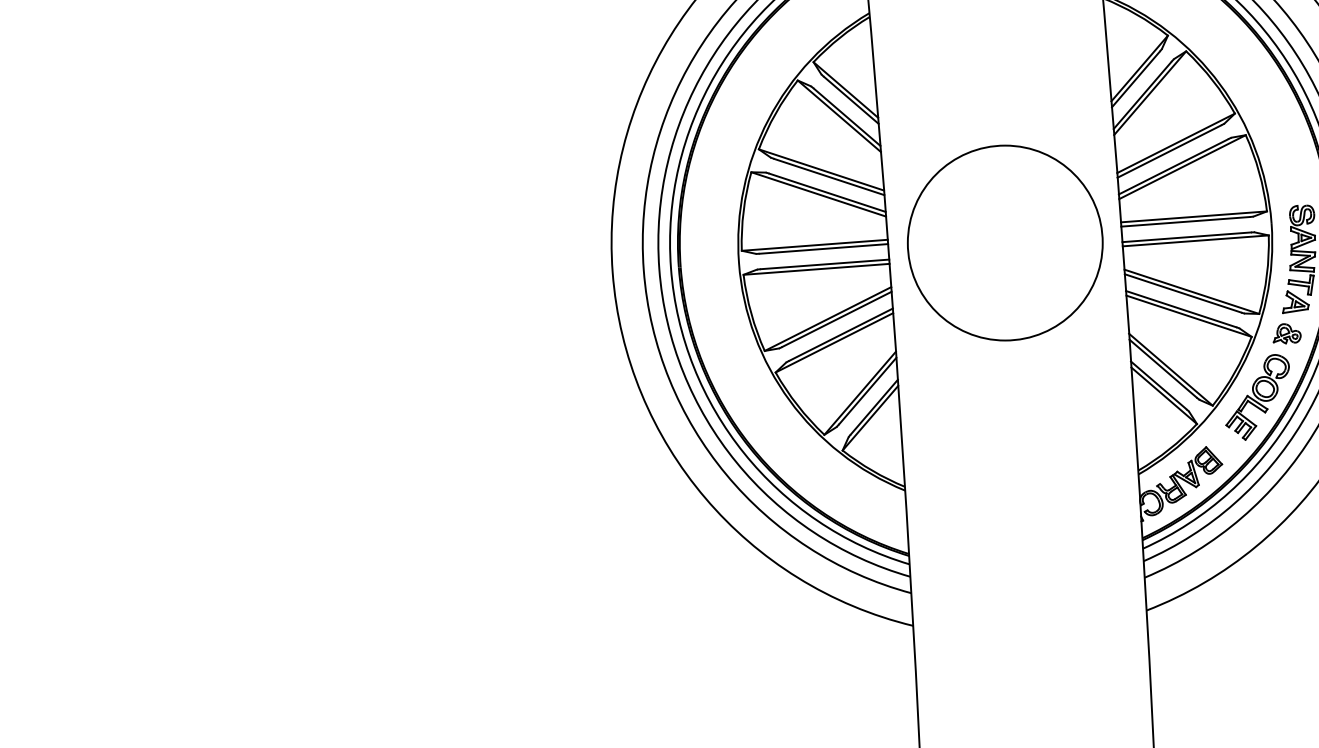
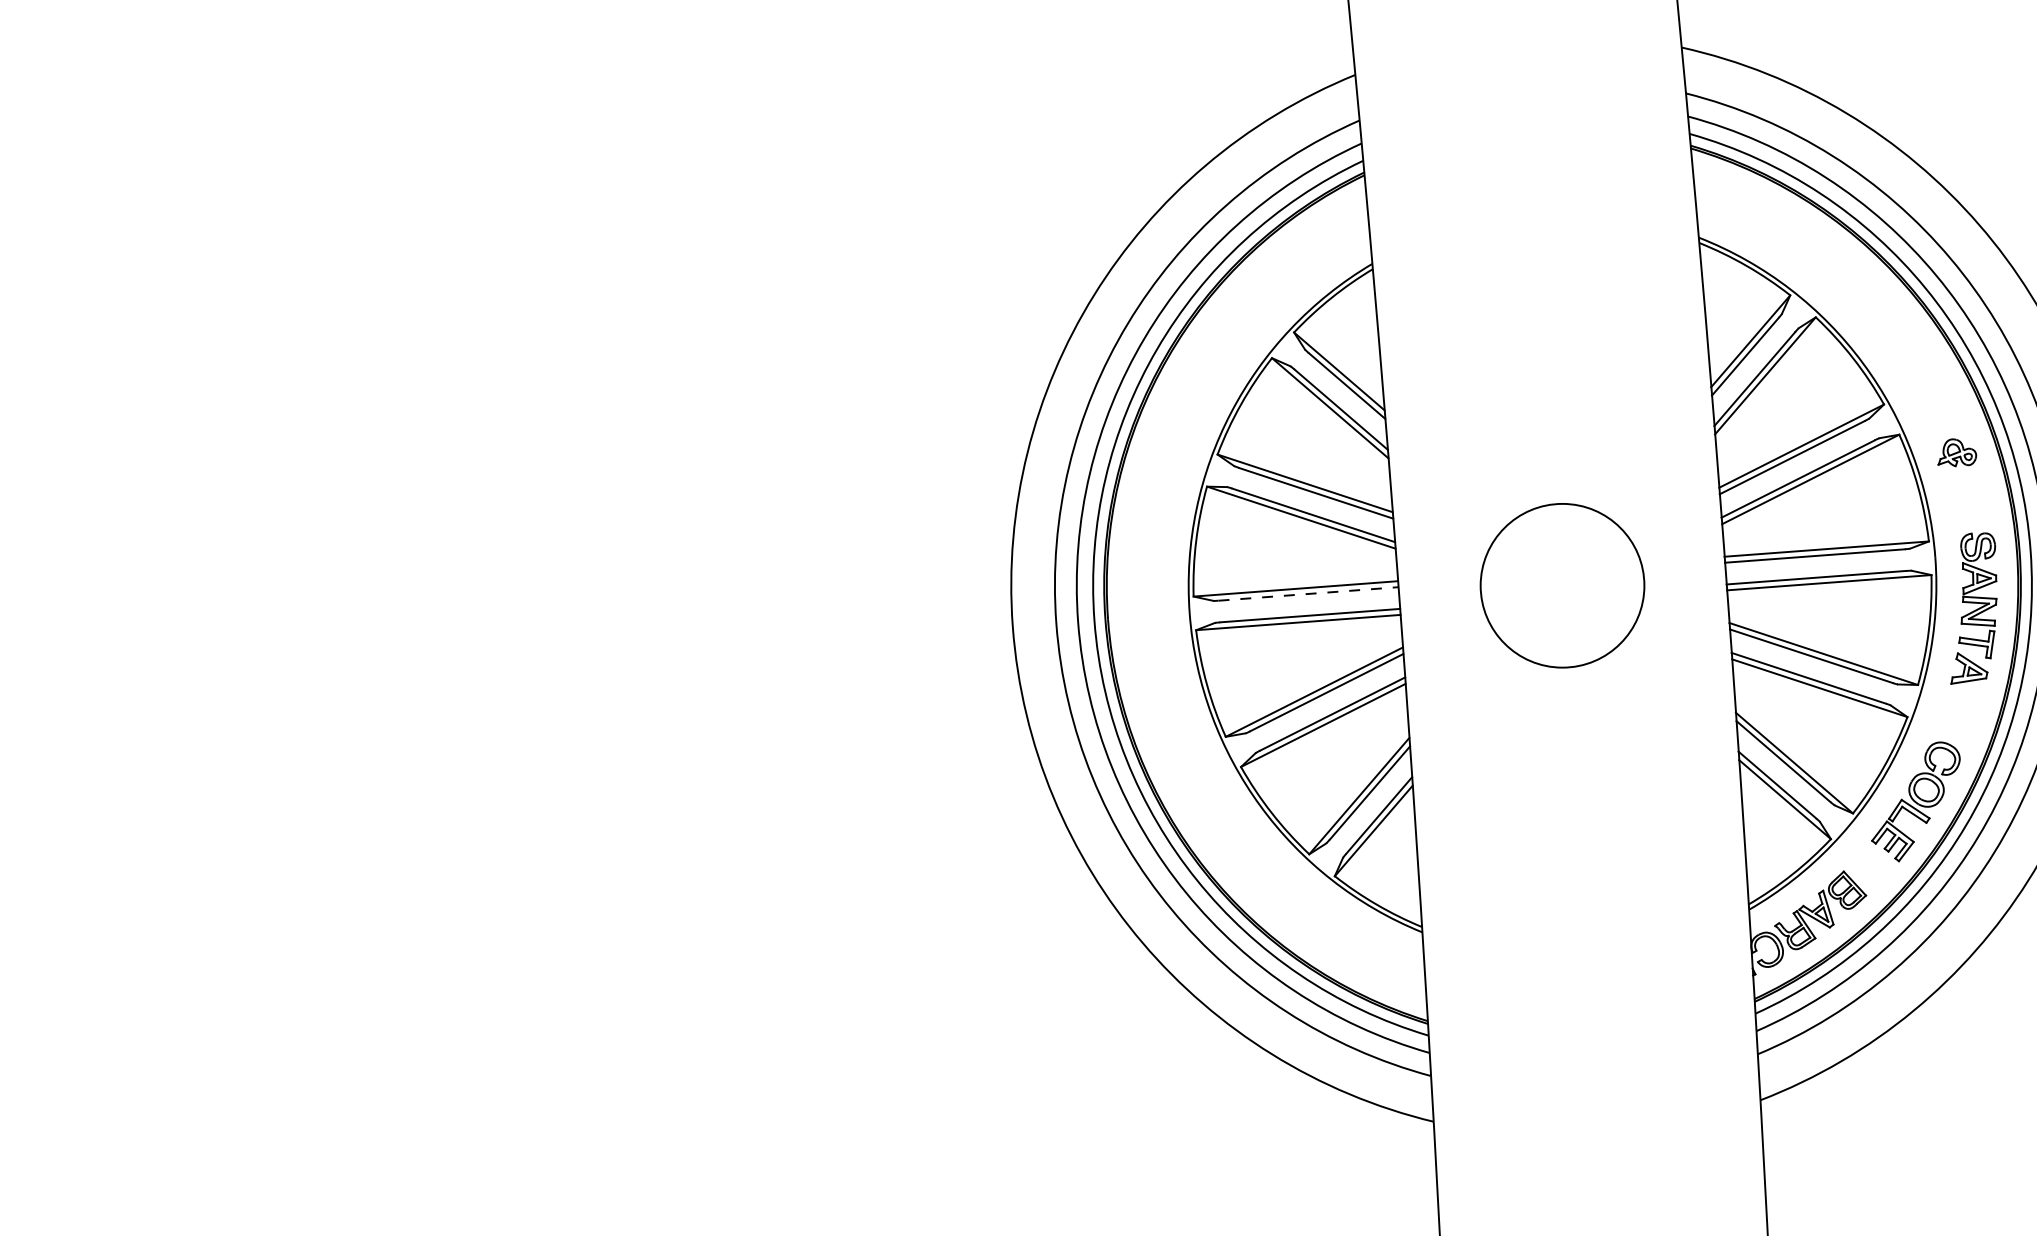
circle: (1005, 242) -> (1562, 585), size x0.6
line: (824, 248) -> (1309, 593), solid -> dashed
part: (1287, 333) -> (1957, 452), moved

